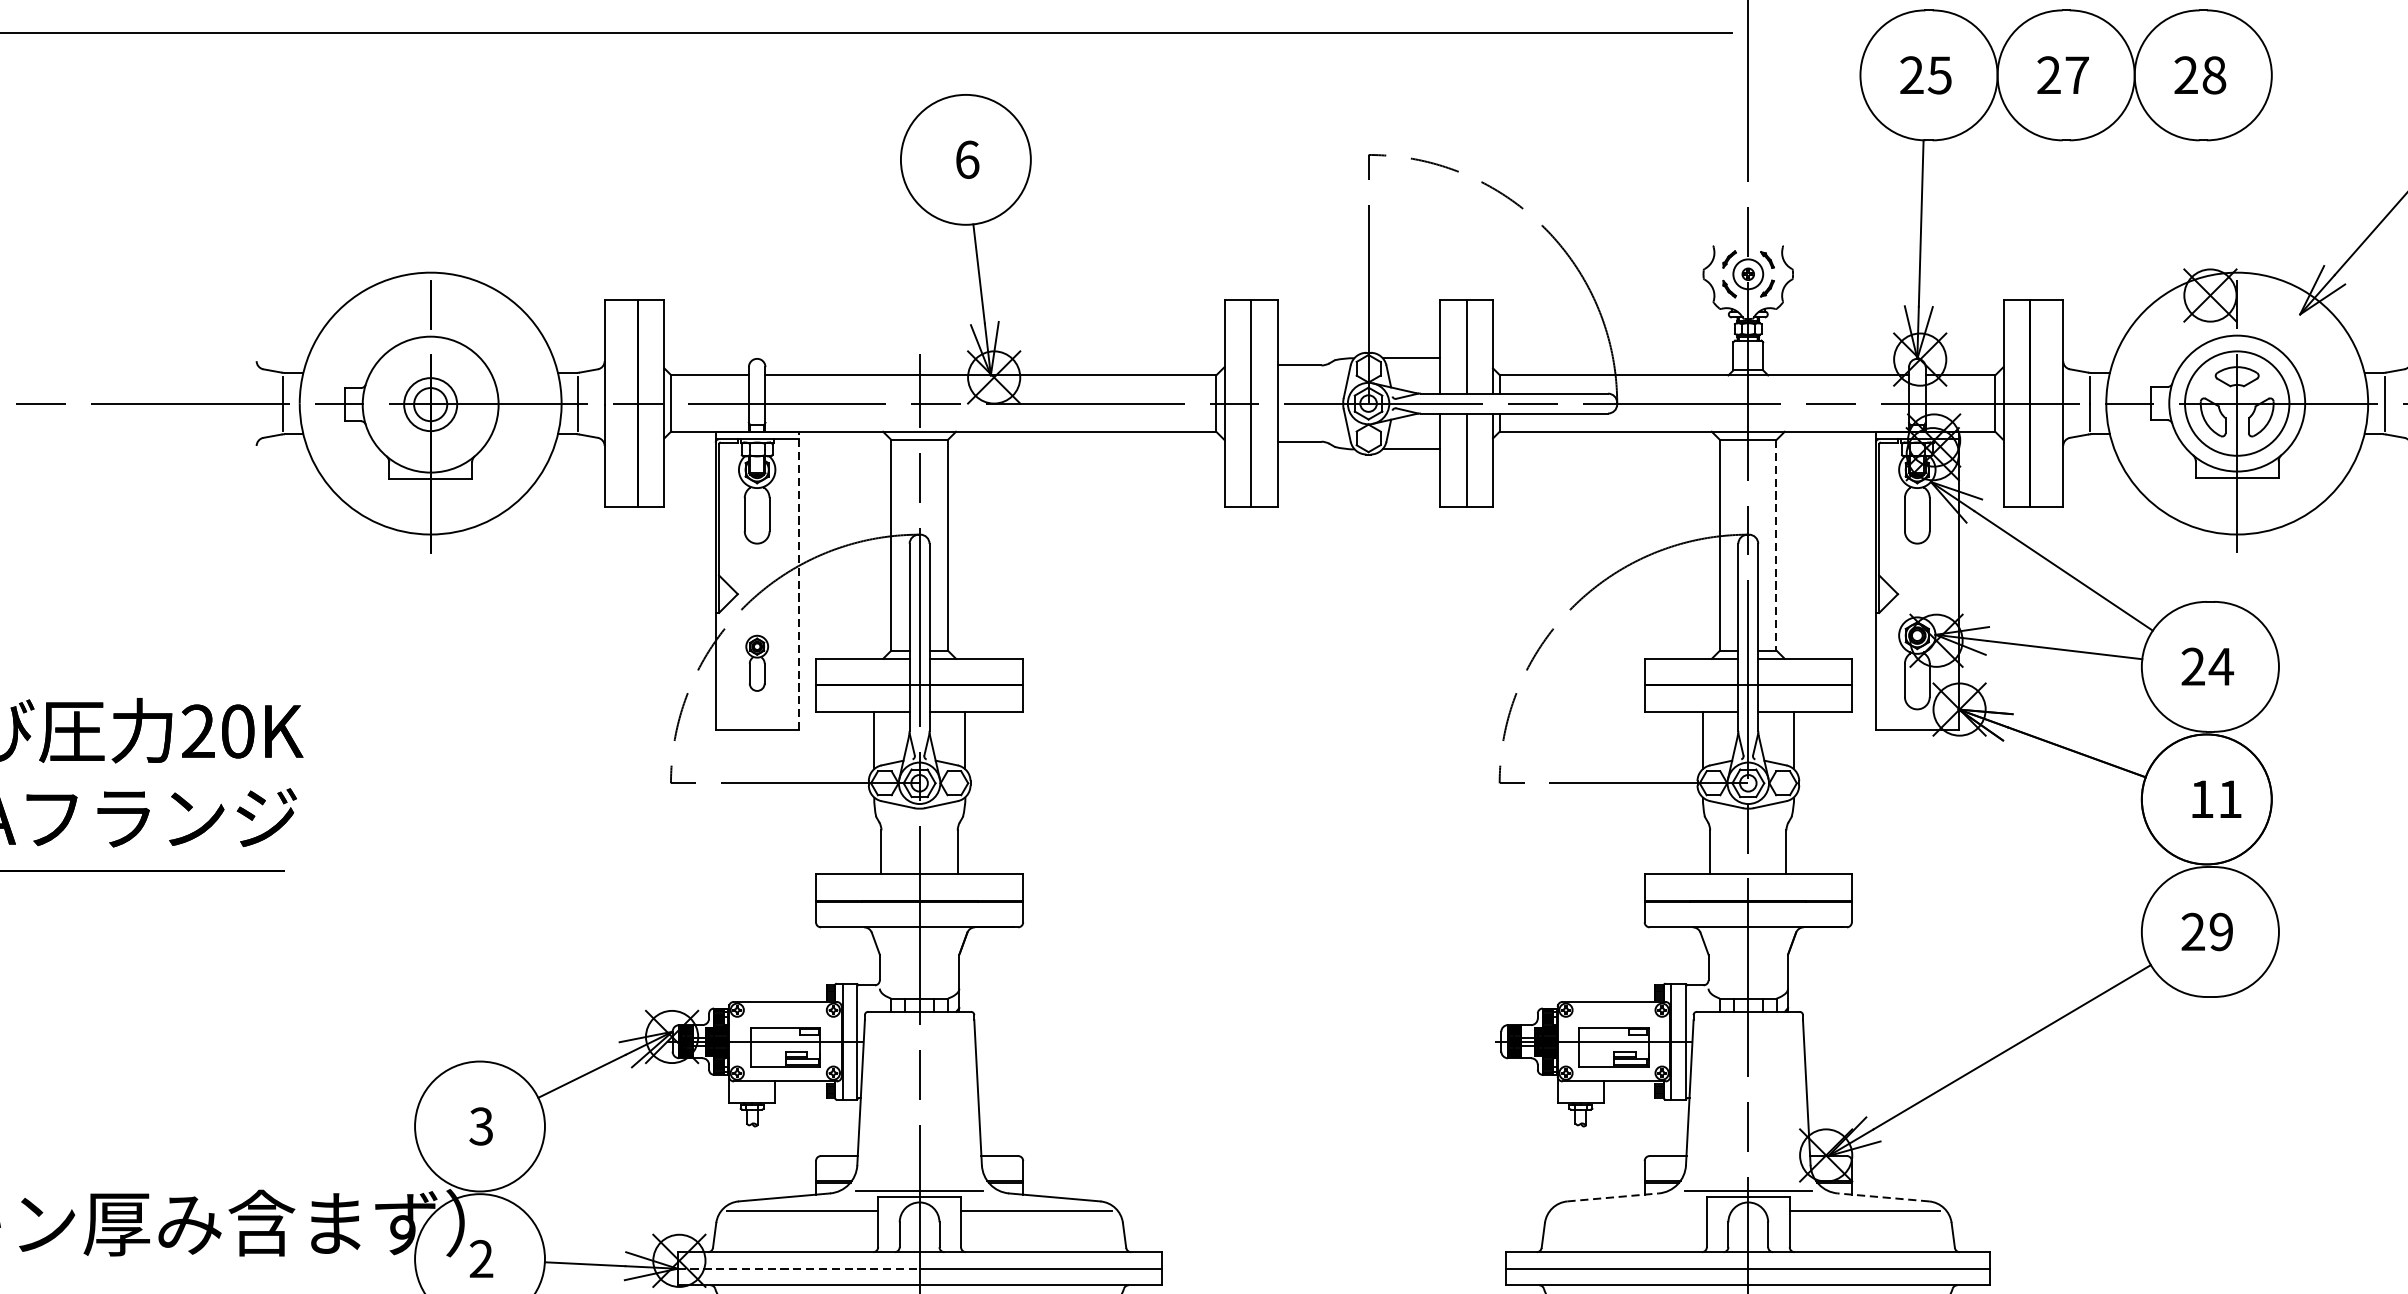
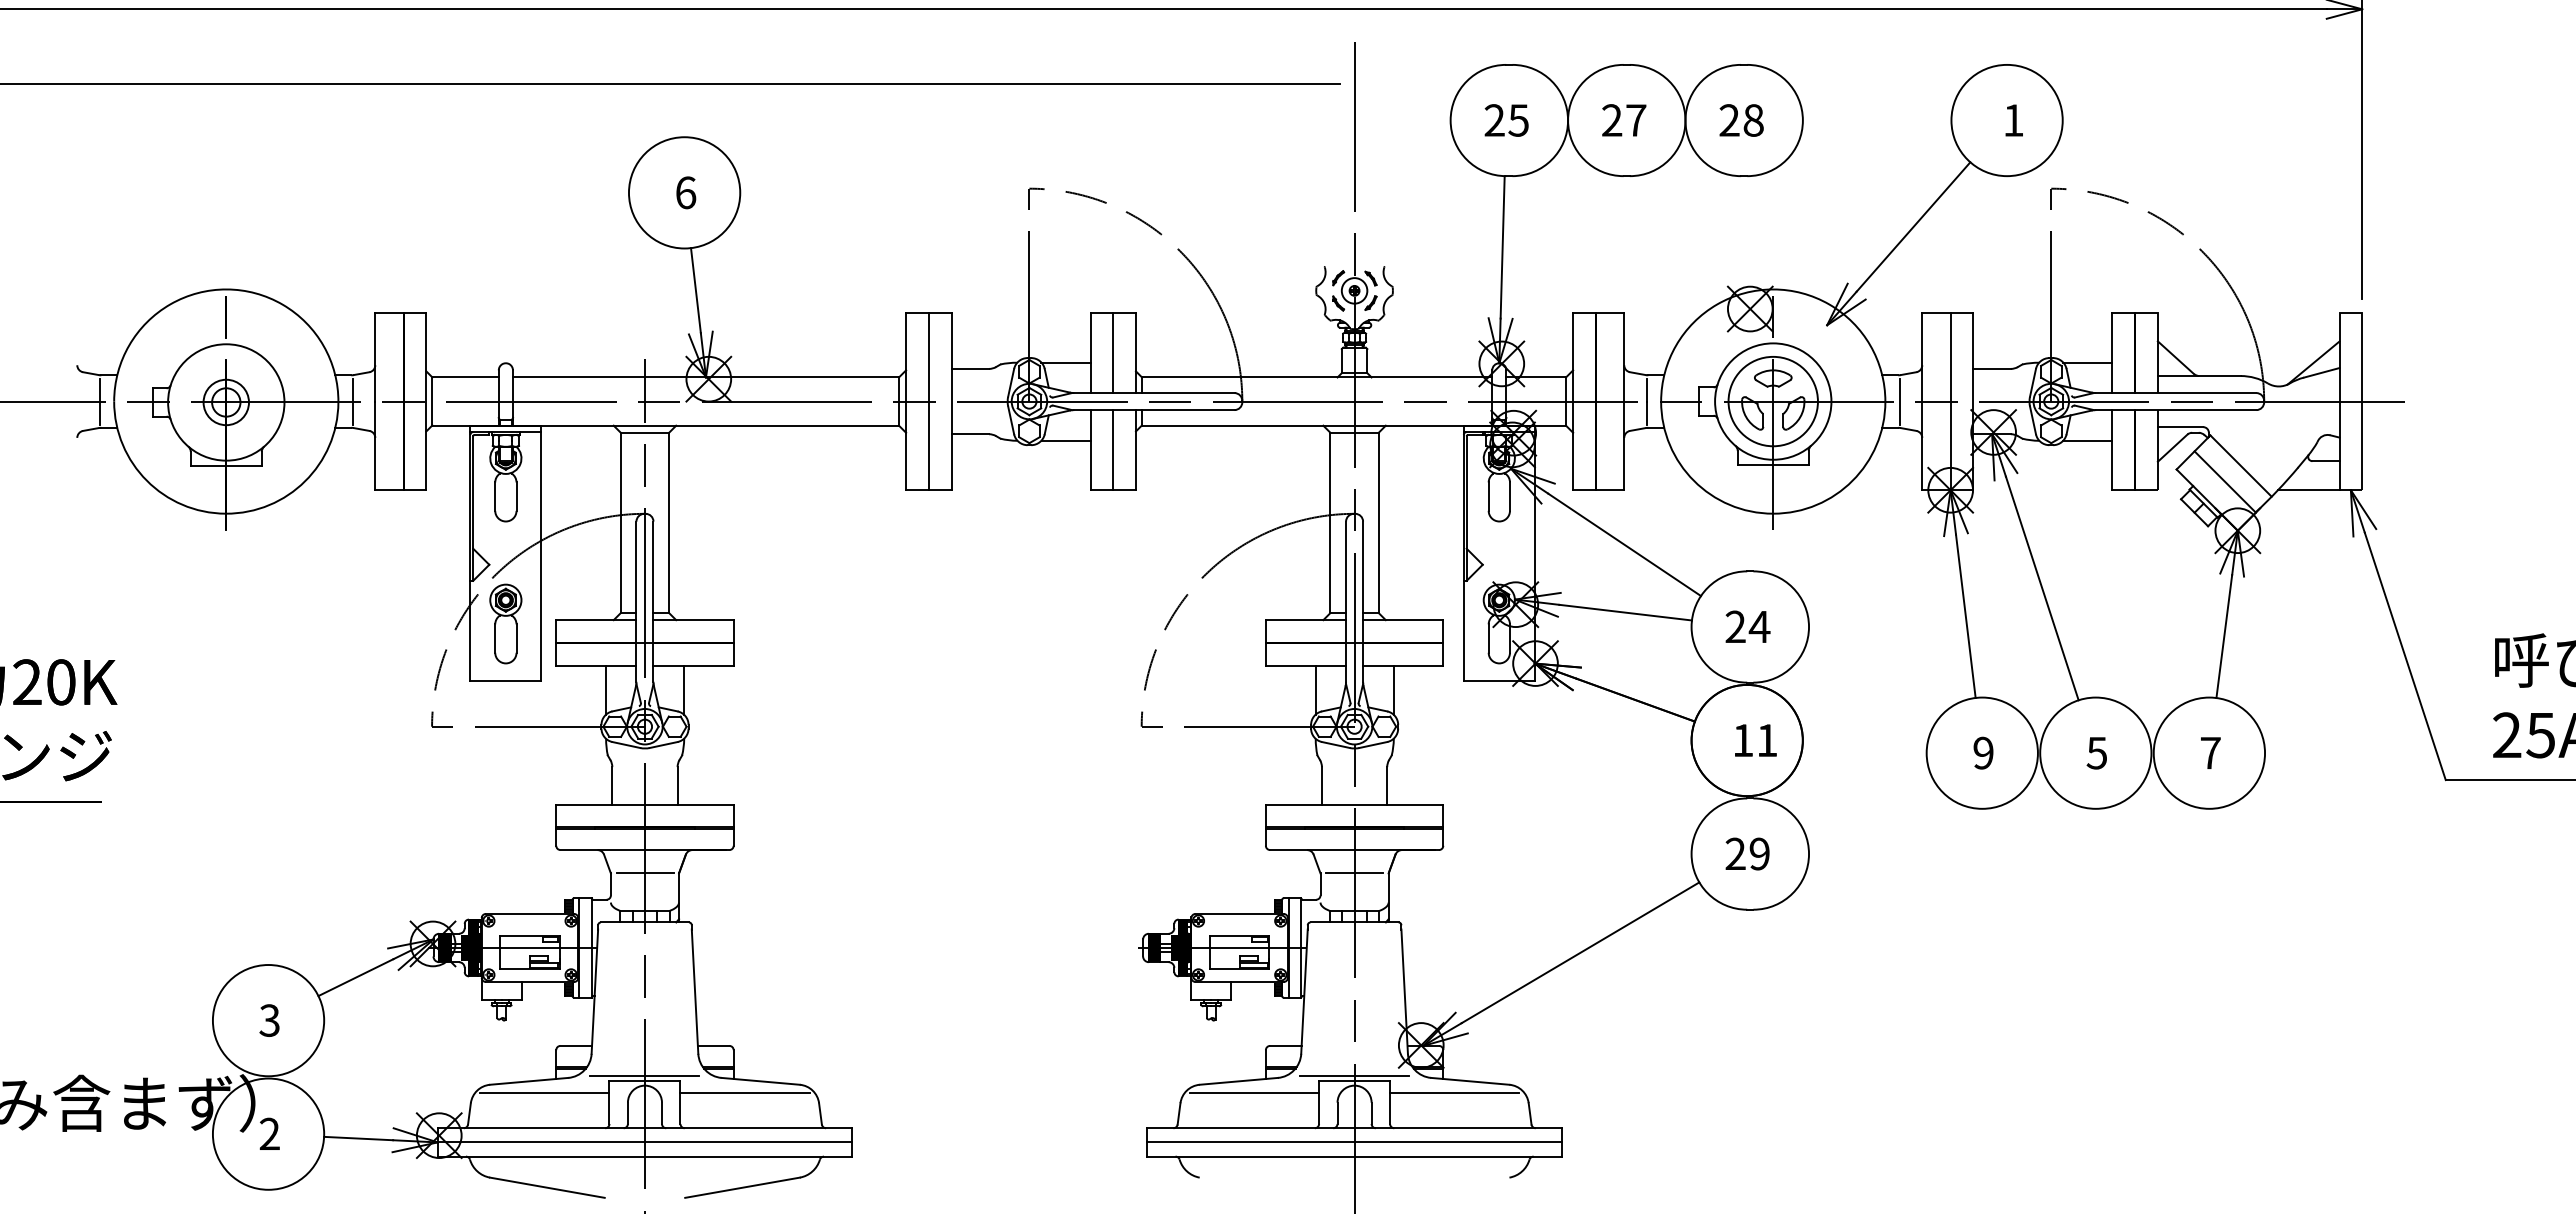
line: (1776, 545) -> (1378, 523), dashed -> solid
line: (798, 581) -> (541, 553), dashed -> solid
part: (756, 662) -> (505, 623), size x1.67
line: (919, 954) -> (644, 873), added
line: (1748, 954) -> (1354, 873), added
line: (1613, 1197) -> (1239, 1081), dashed -> solid
line: (1882, 1197) -> (1469, 1081), dashed -> solid
line: (1631, 1210) -> (1254, 1092), added
line: (798, 1268) -> (541, 1142), dashed -> solid

